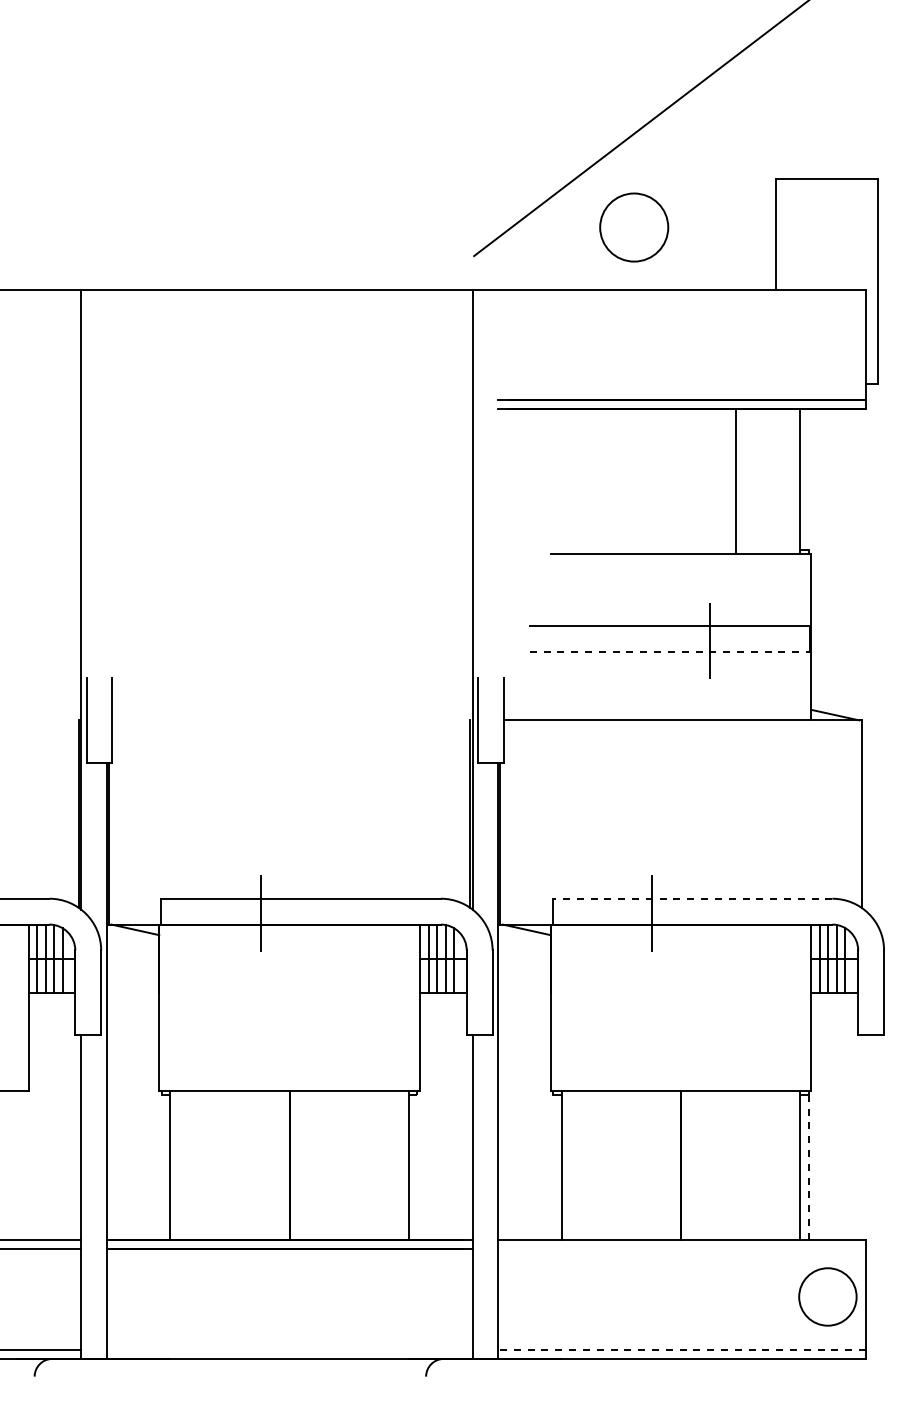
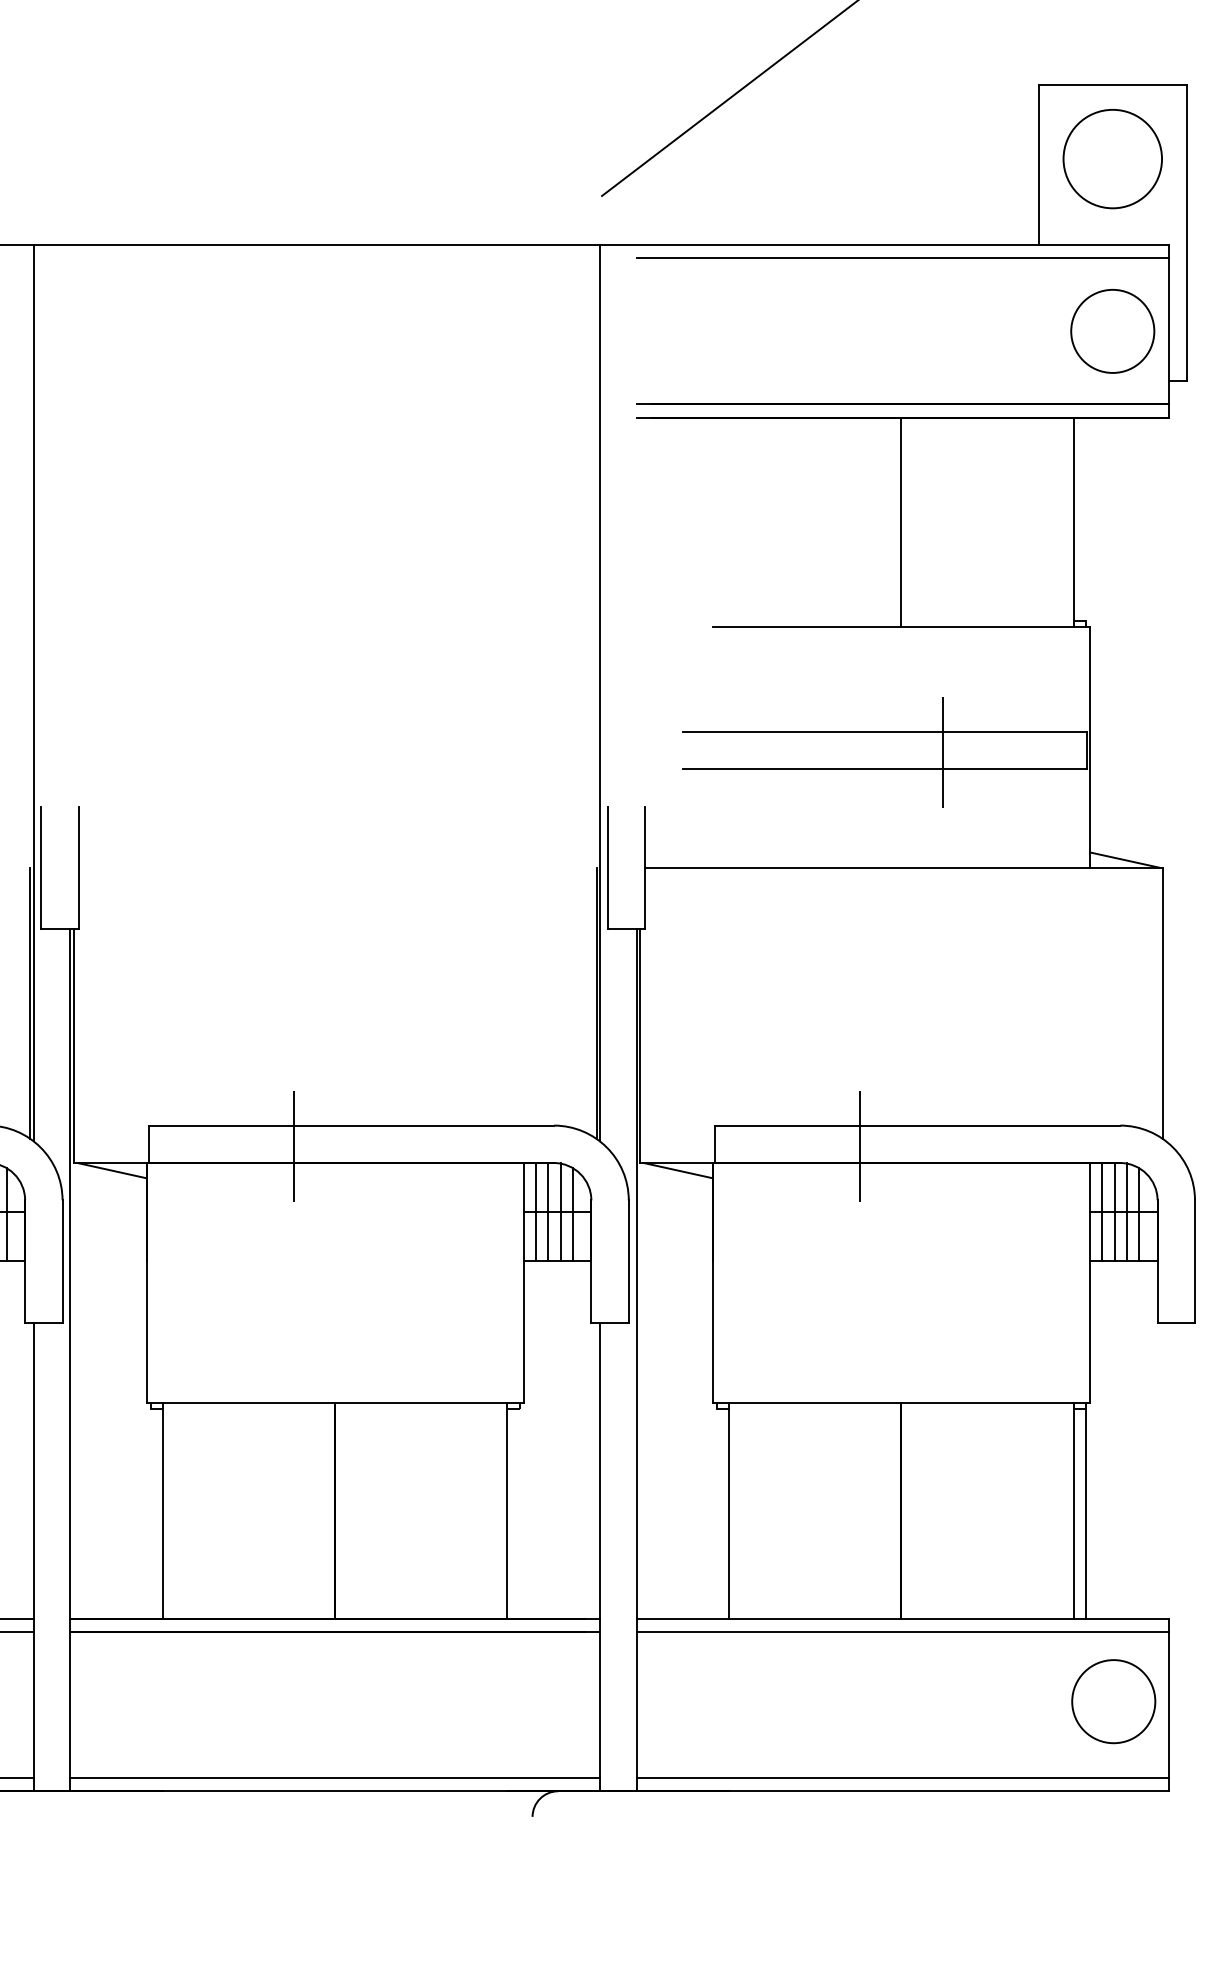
circle: (634, 227) -> (1113, 158), moved
line: (682, 299) -> (903, 258), added
circle: (826, 349) -> (1111, 331), added
line: (736, 481) -> (901, 522), moved
line: (669, 652) -> (884, 769), dashed -> solid
line: (692, 898) -> (917, 1125), dashed -> solid
line: (808, 1167) -> (1085, 1514), dashed -> solid
line: (682, 1248) -> (903, 1631), added
line: (289, 1349) -> (334, 1777), added
line: (682, 1349) -> (903, 1777), dashed -> solid

